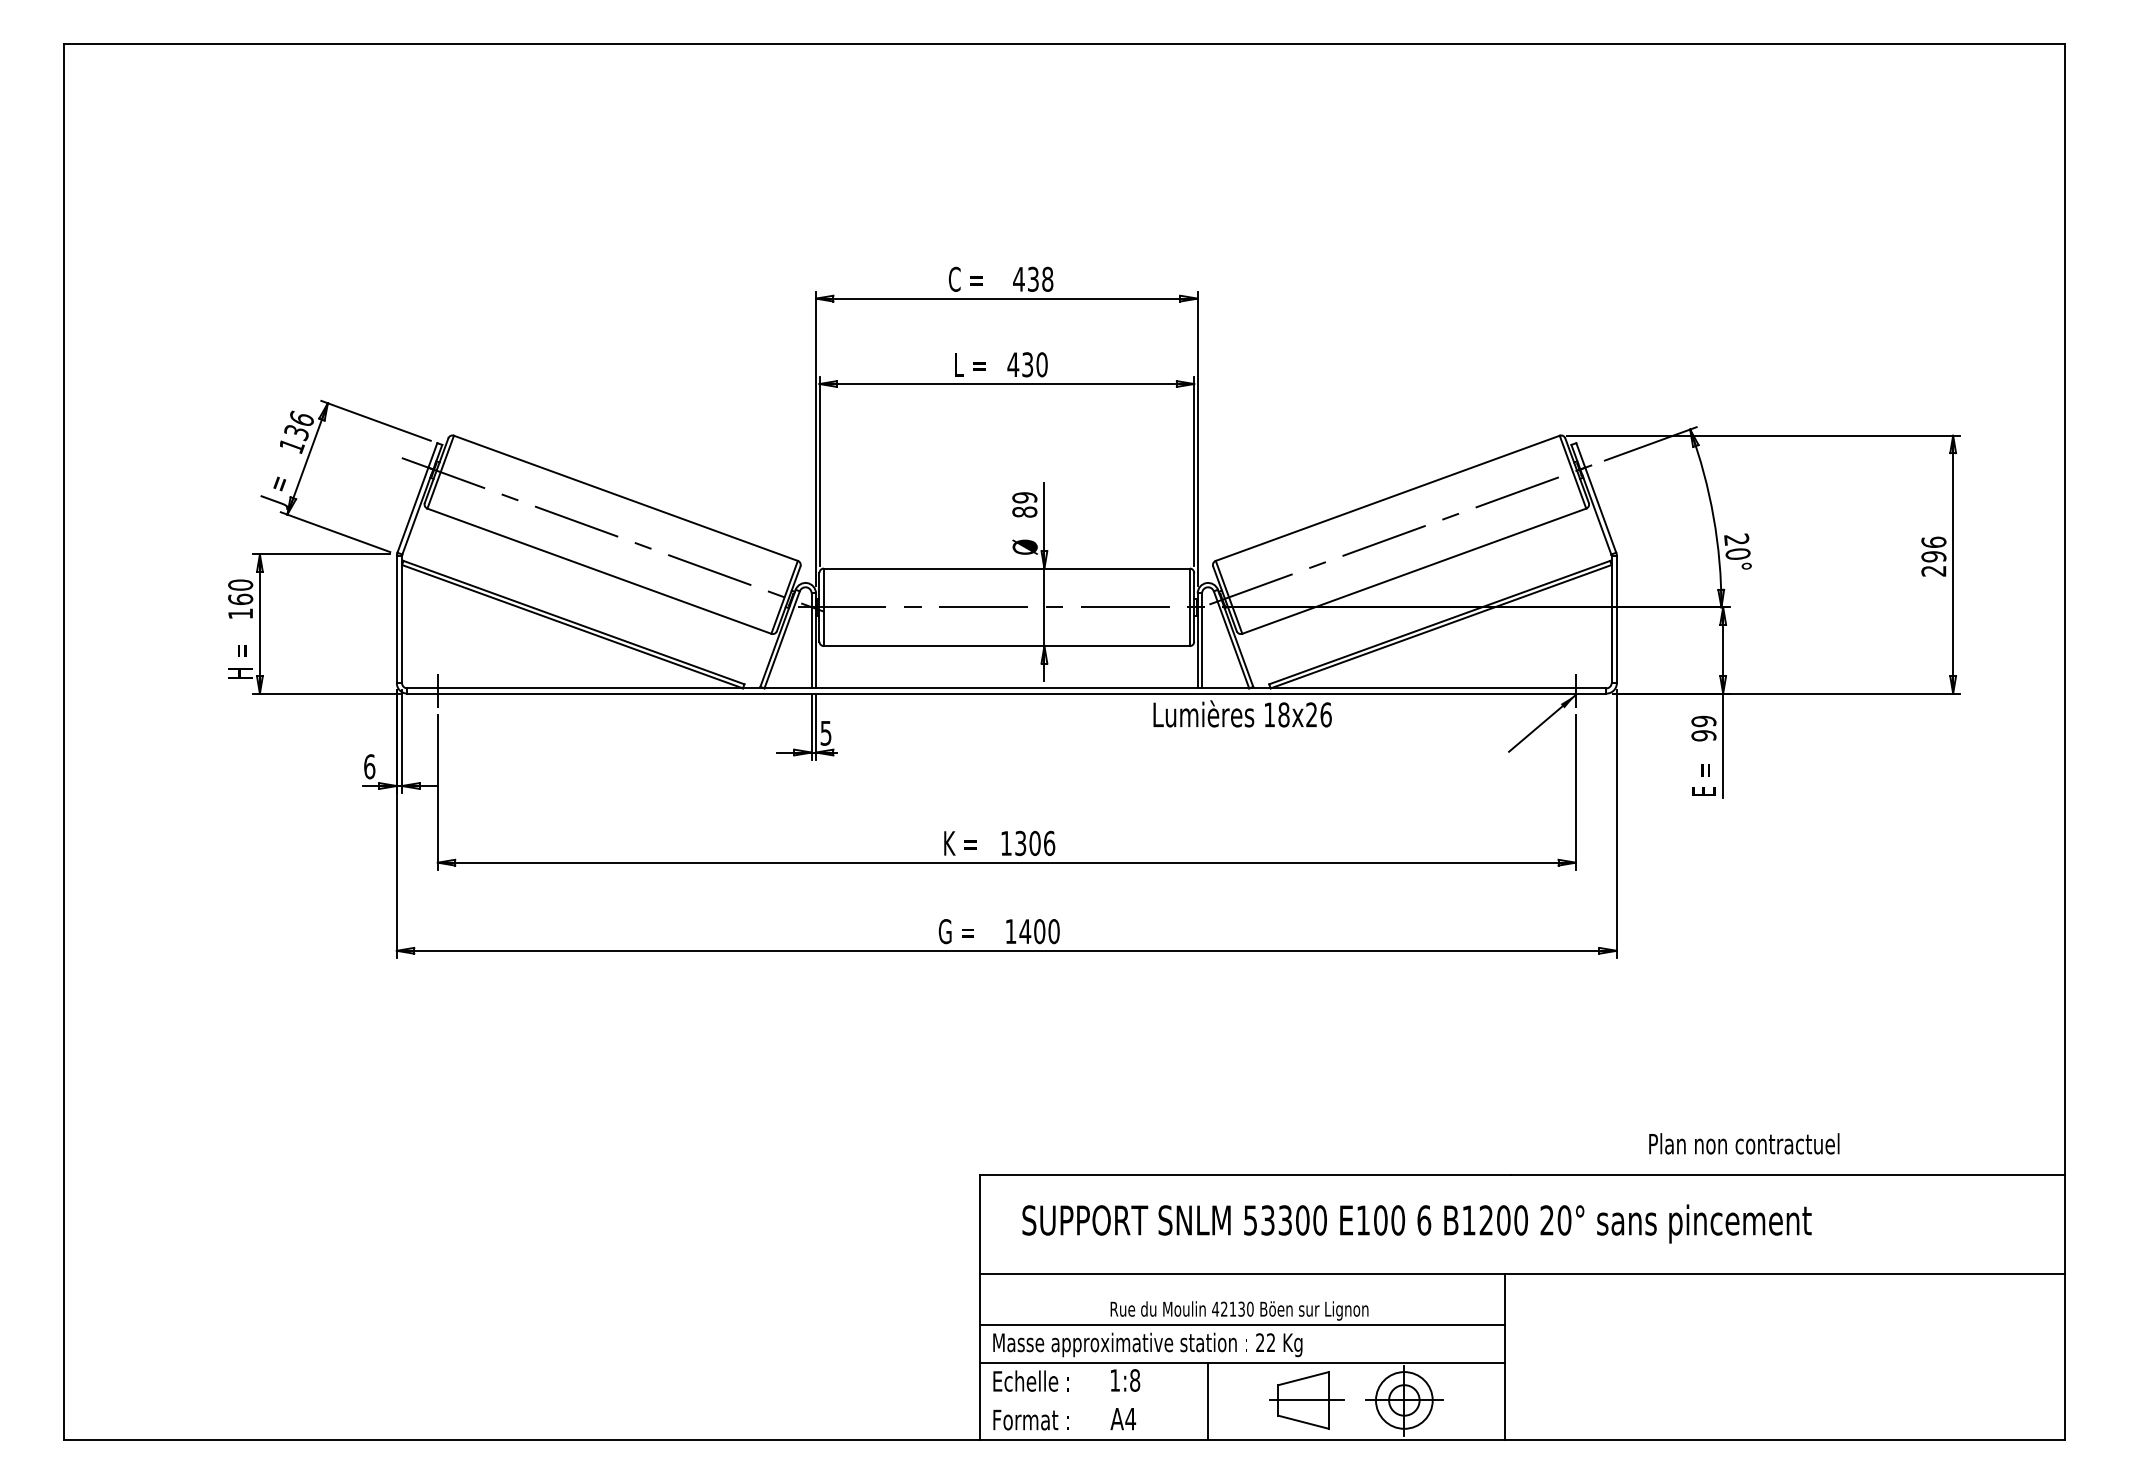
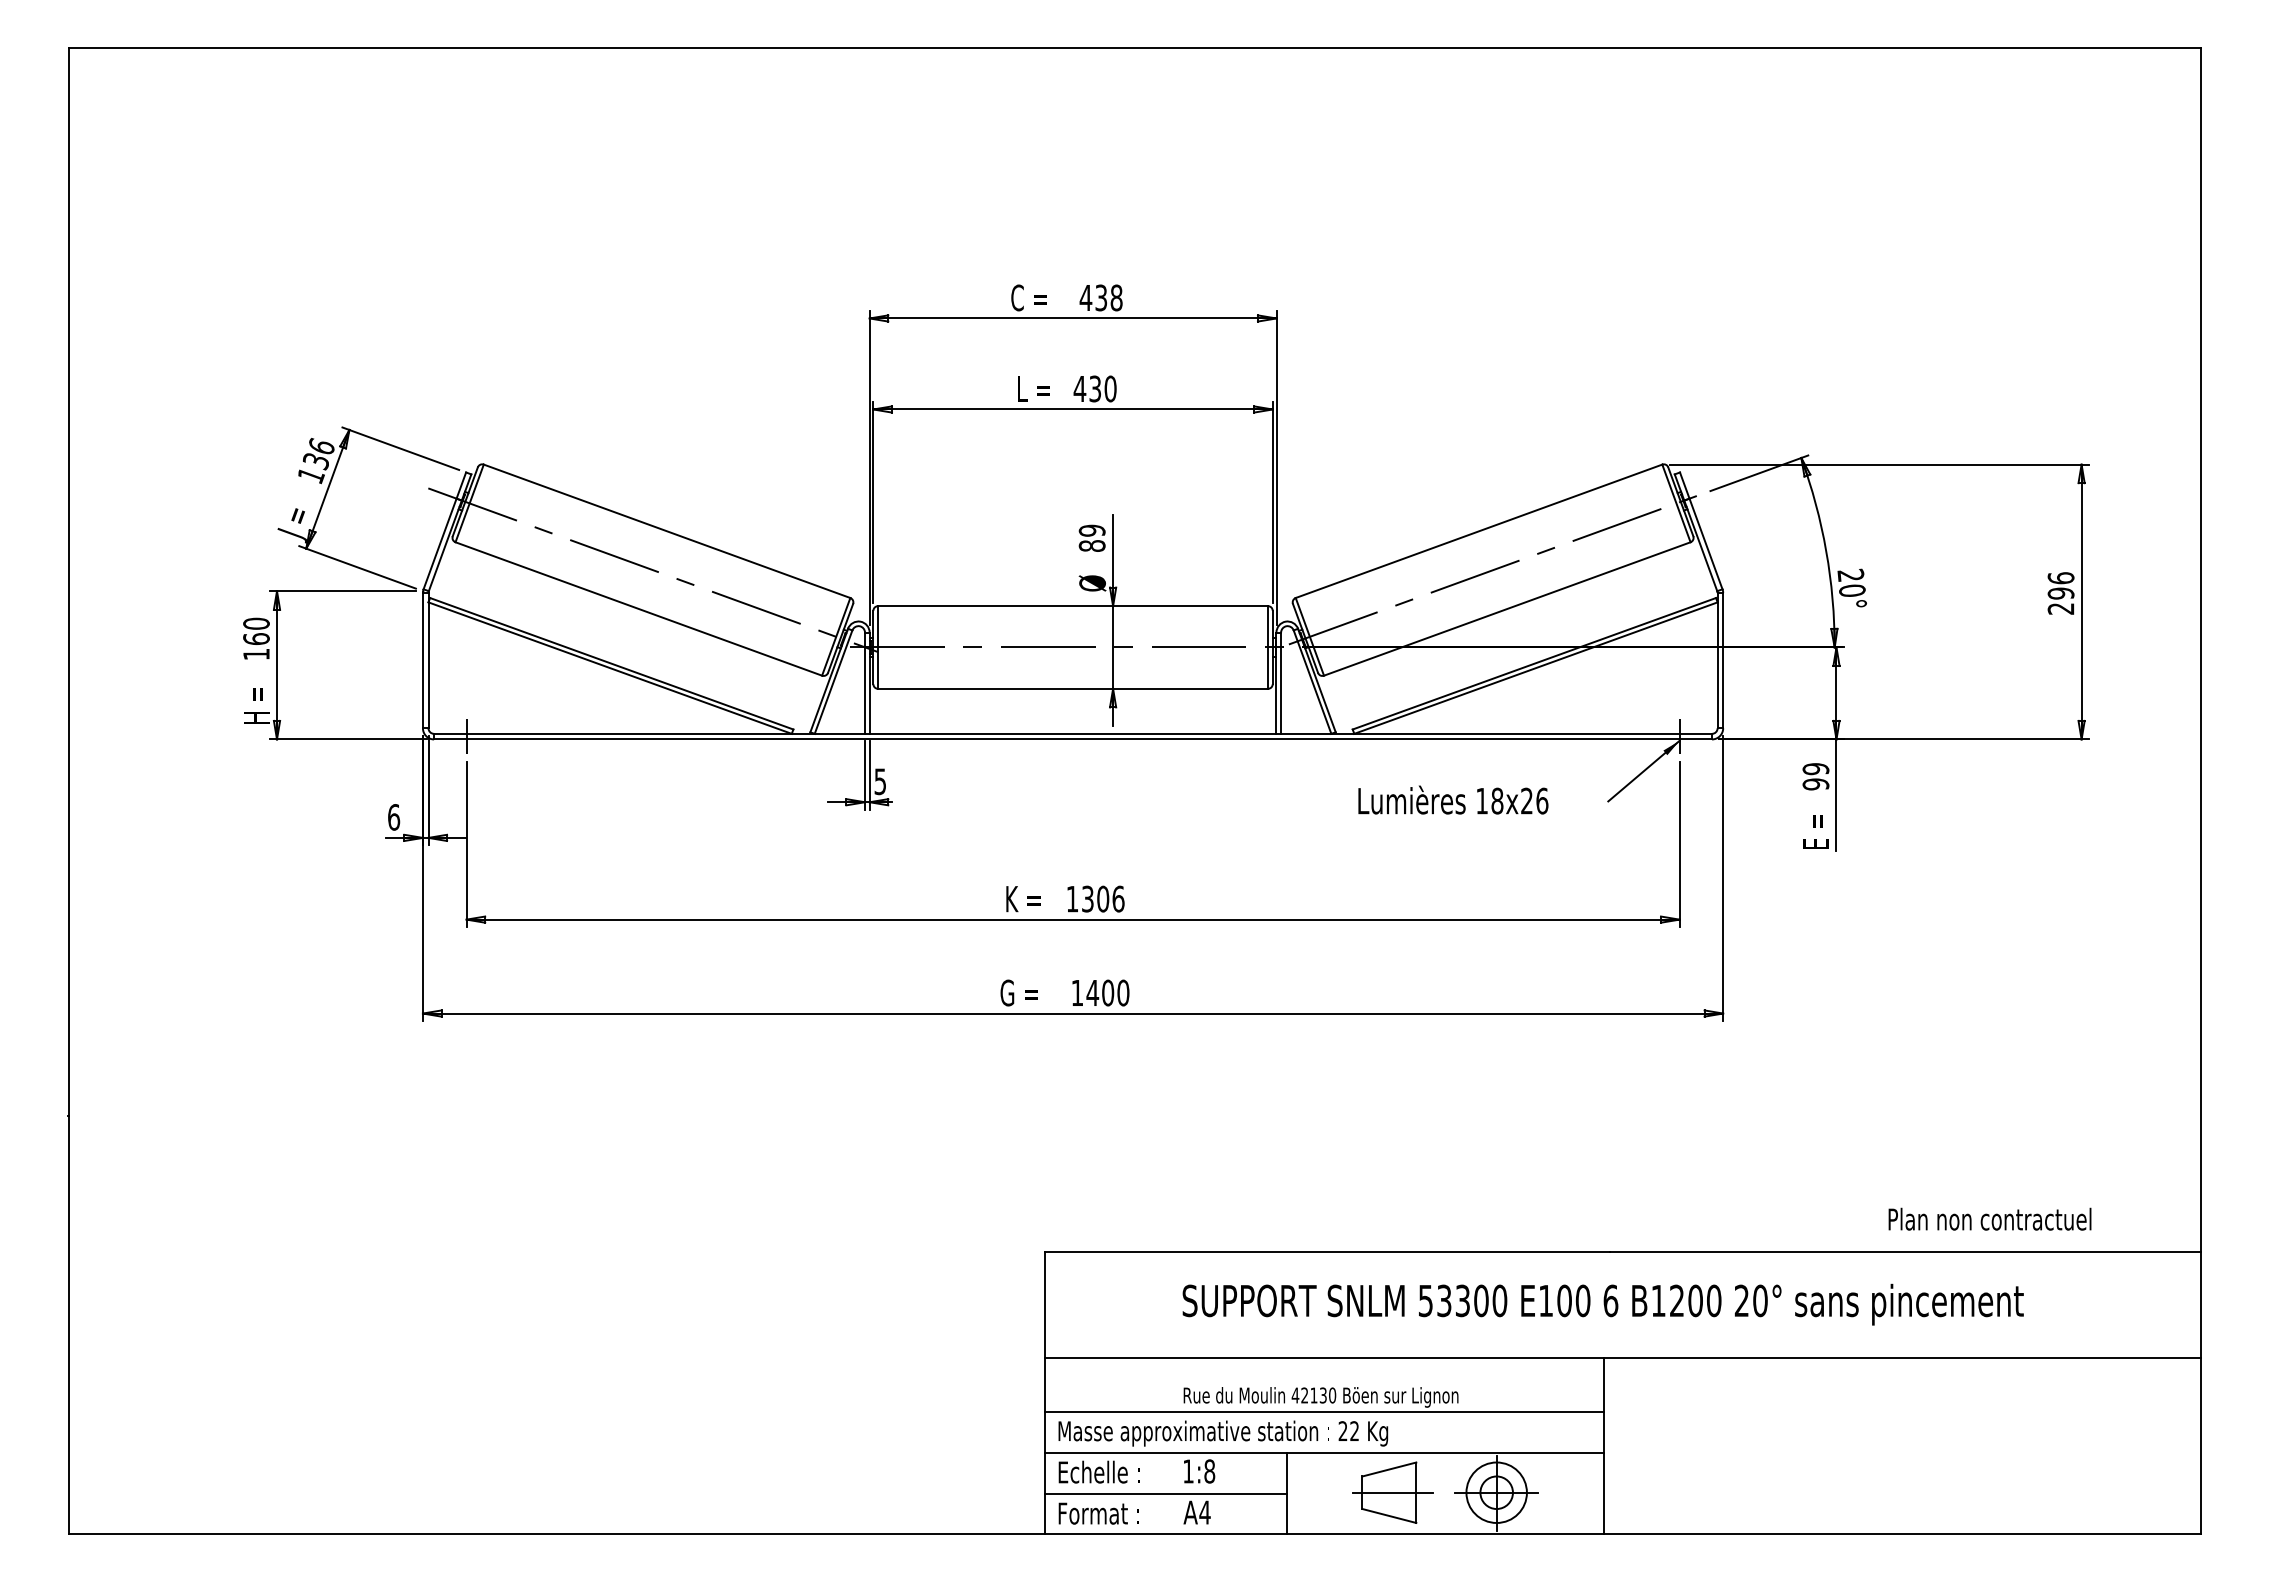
text: (1242, 713) -> (1453, 799), moved
text: (1743, 1143) -> (1989, 1218), moved
text: (1416, 1223) -> (1602, 1304), moved
line: (1093, 1401) -> (1165, 1493), added

